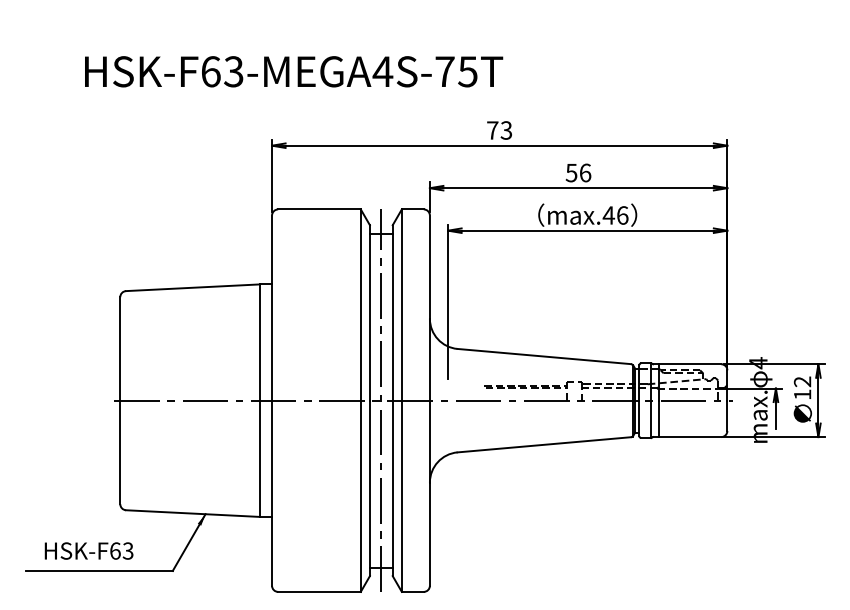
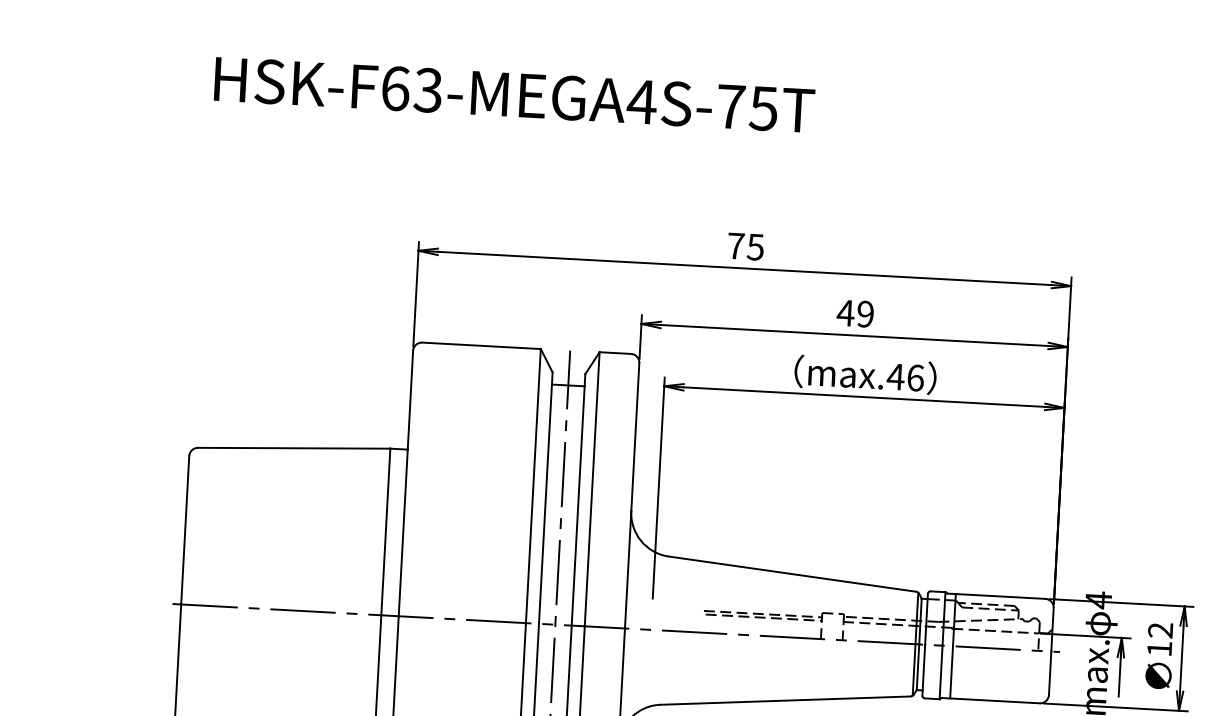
text: (294, 71) -> (515, 94), moved
text: (506, 130) -> (755, 247), 73 -> 75
text: (578, 172) -> (855, 312), 56 -> 49

